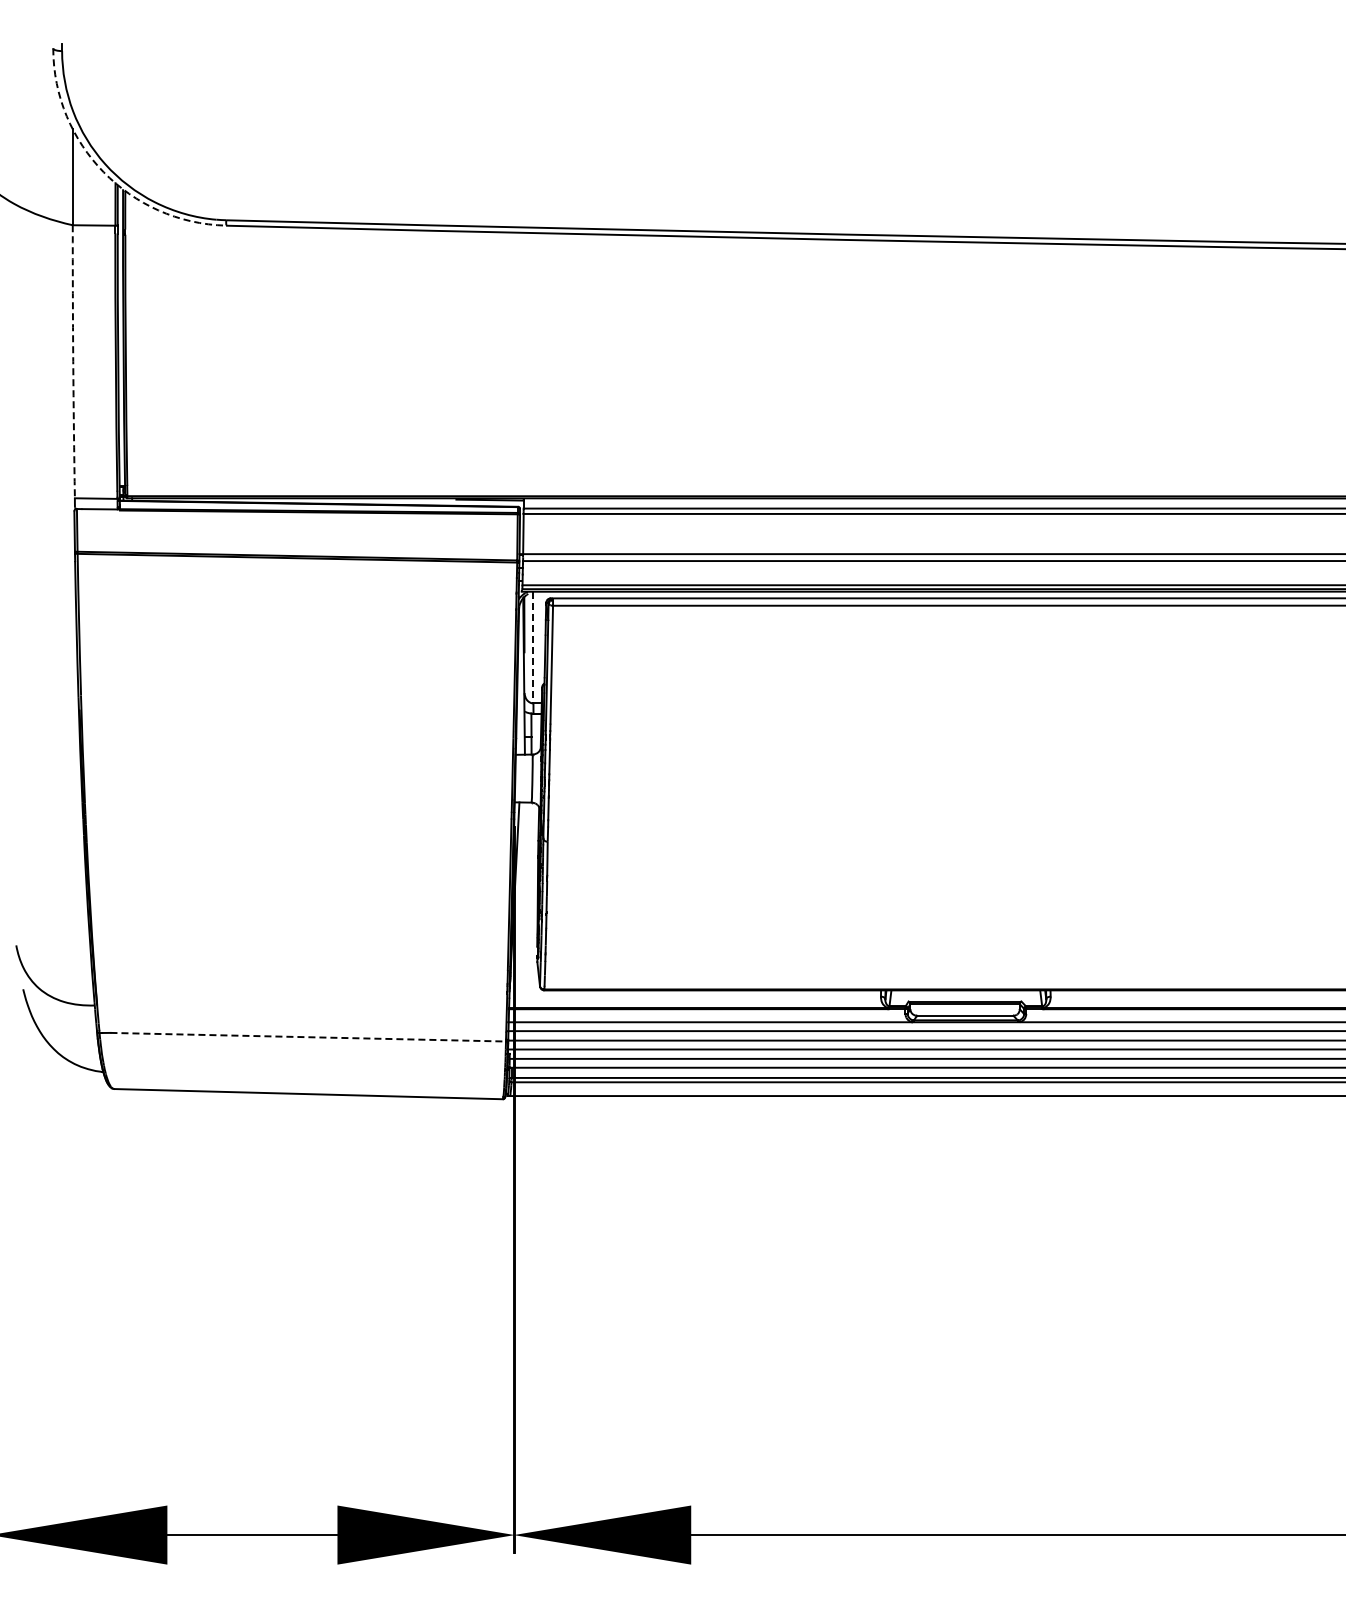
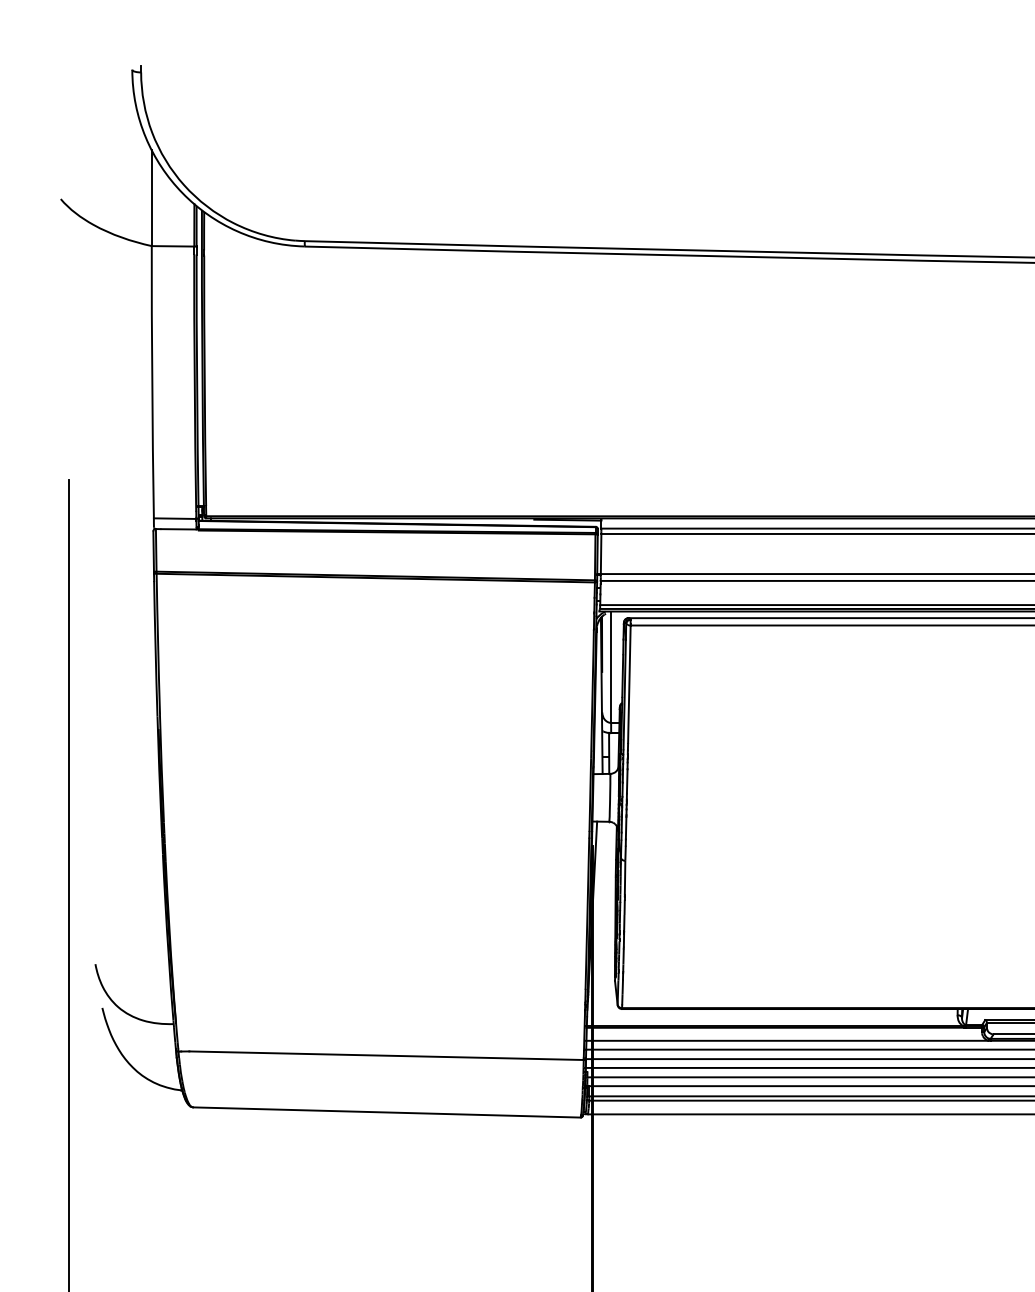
arc: (103, 172) -> (182, 193), dashed -> solid
arc: (73, 361) -> (152, 381), dashed -> solid
line: (533, 647) -> (611, 667), dashed -> solid
line: (308, 1037) -> (386, 1055), dashed -> solid

